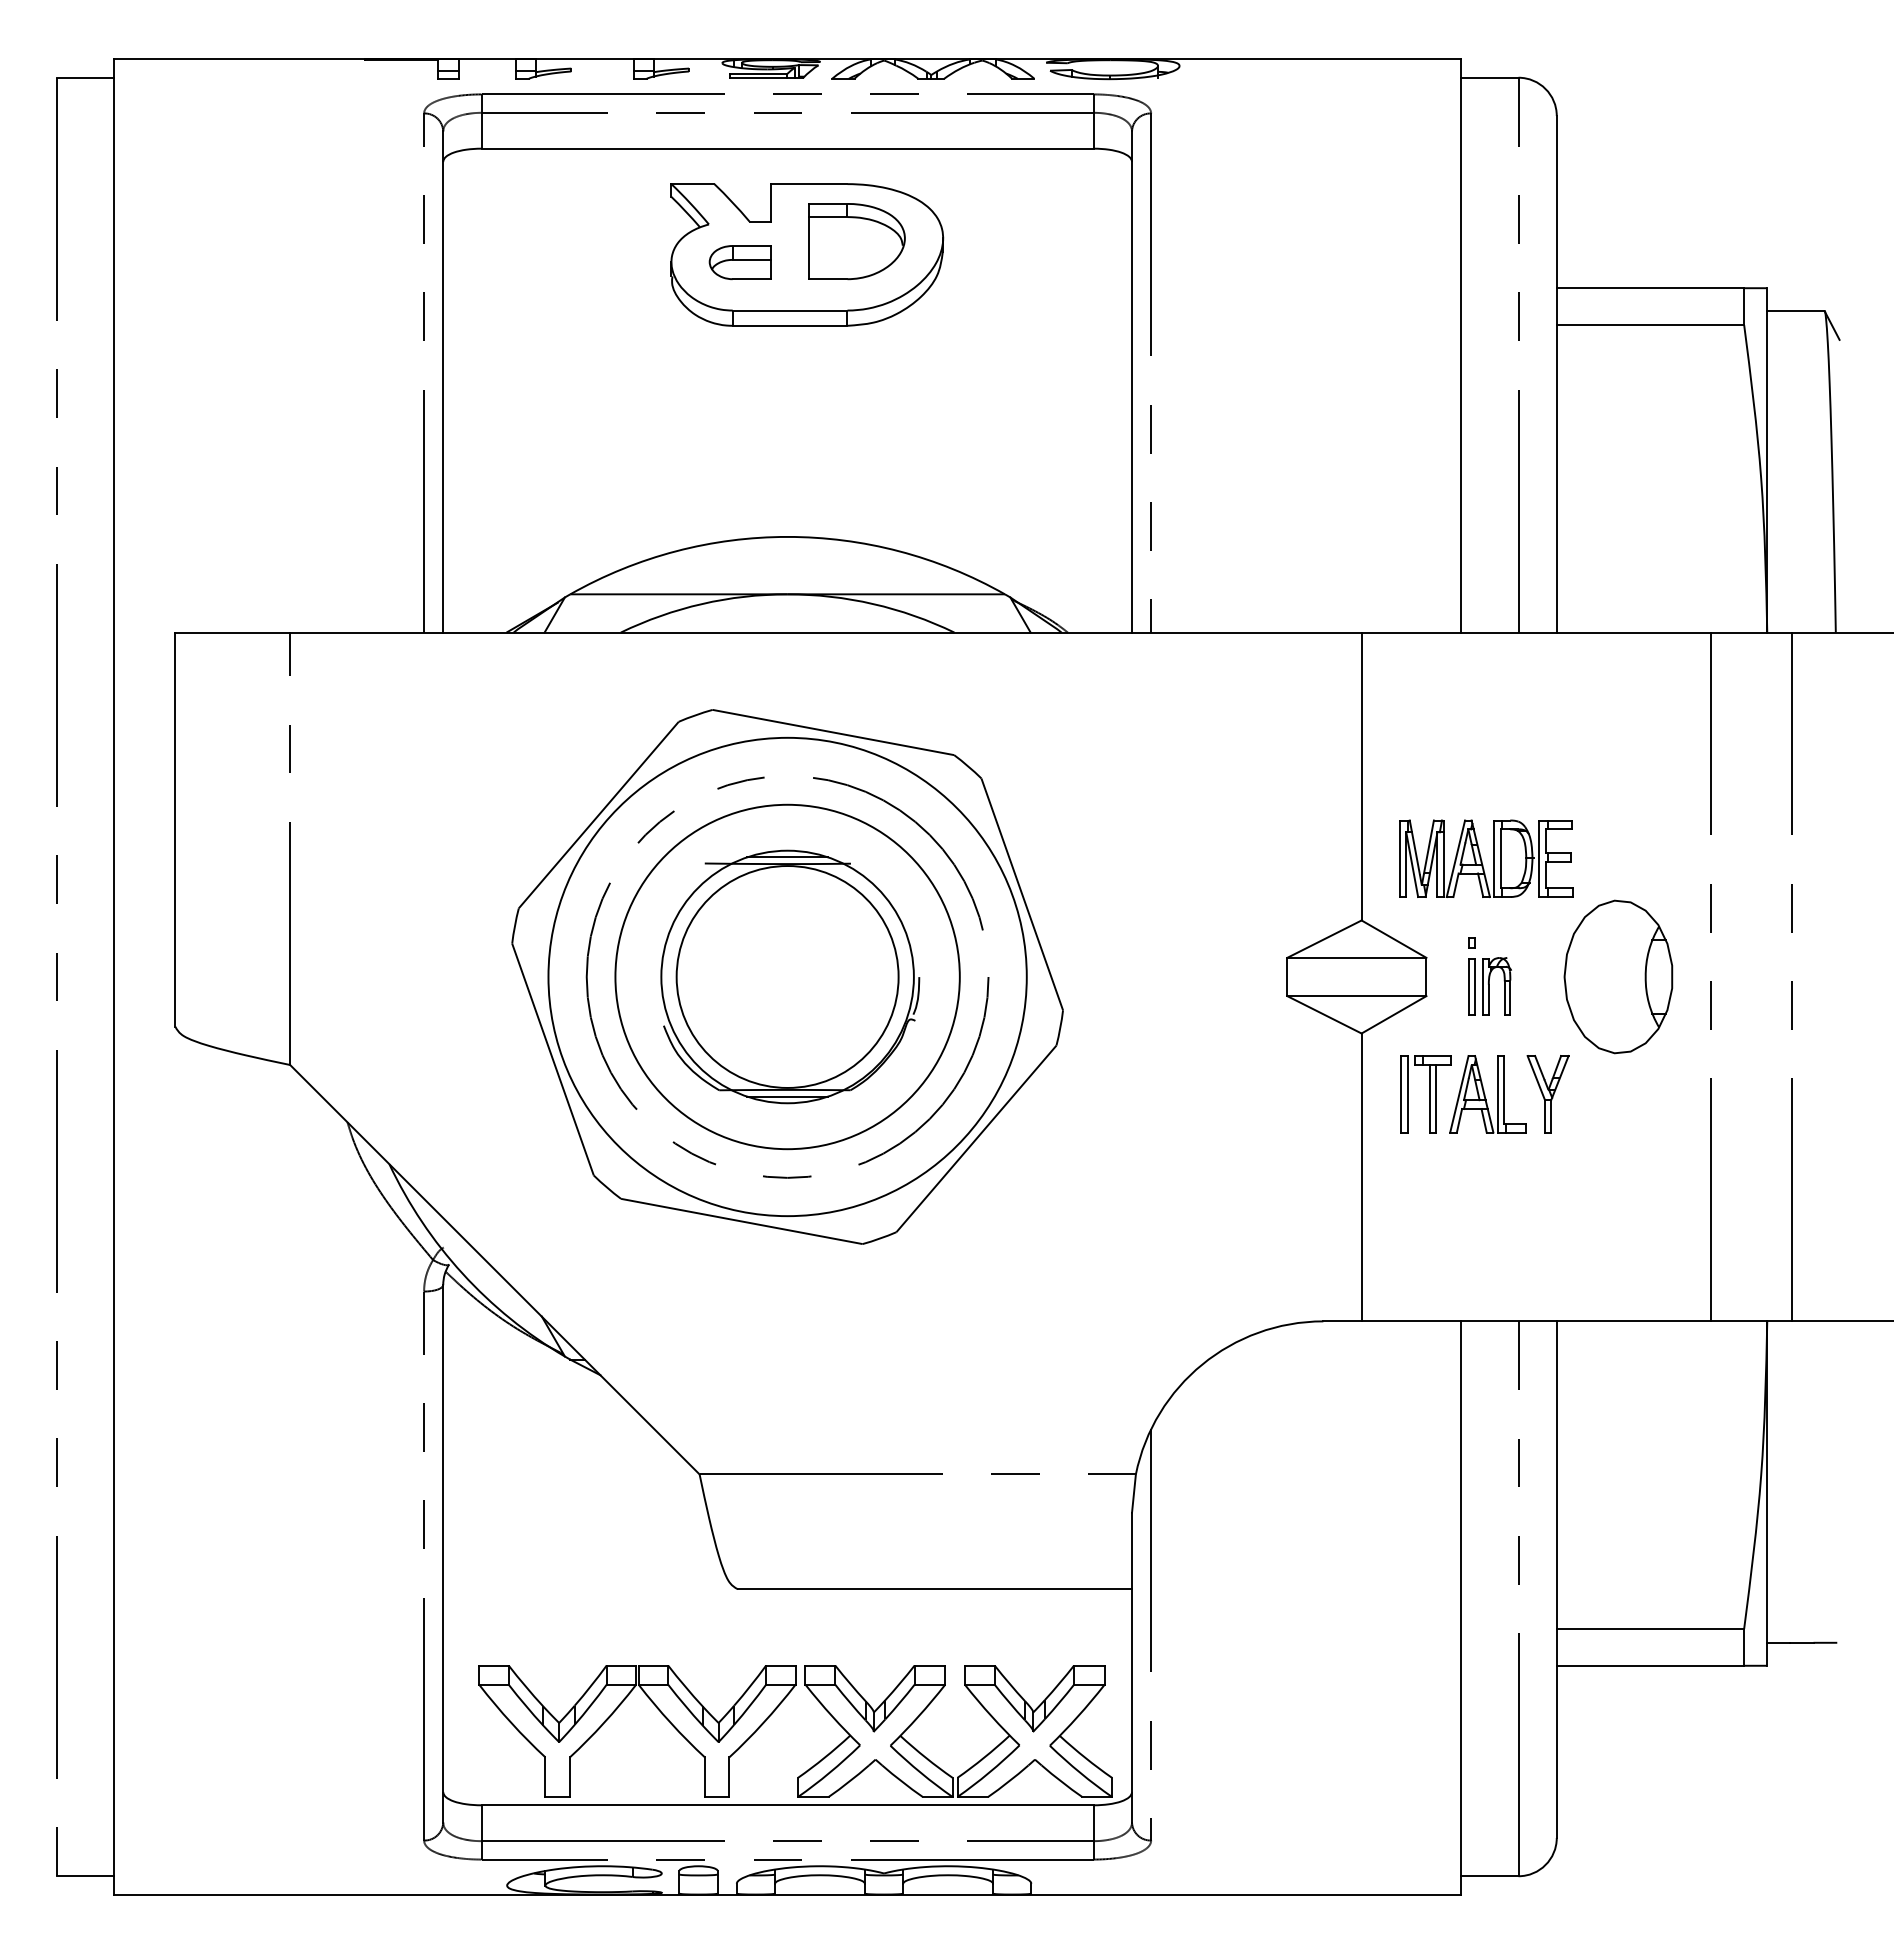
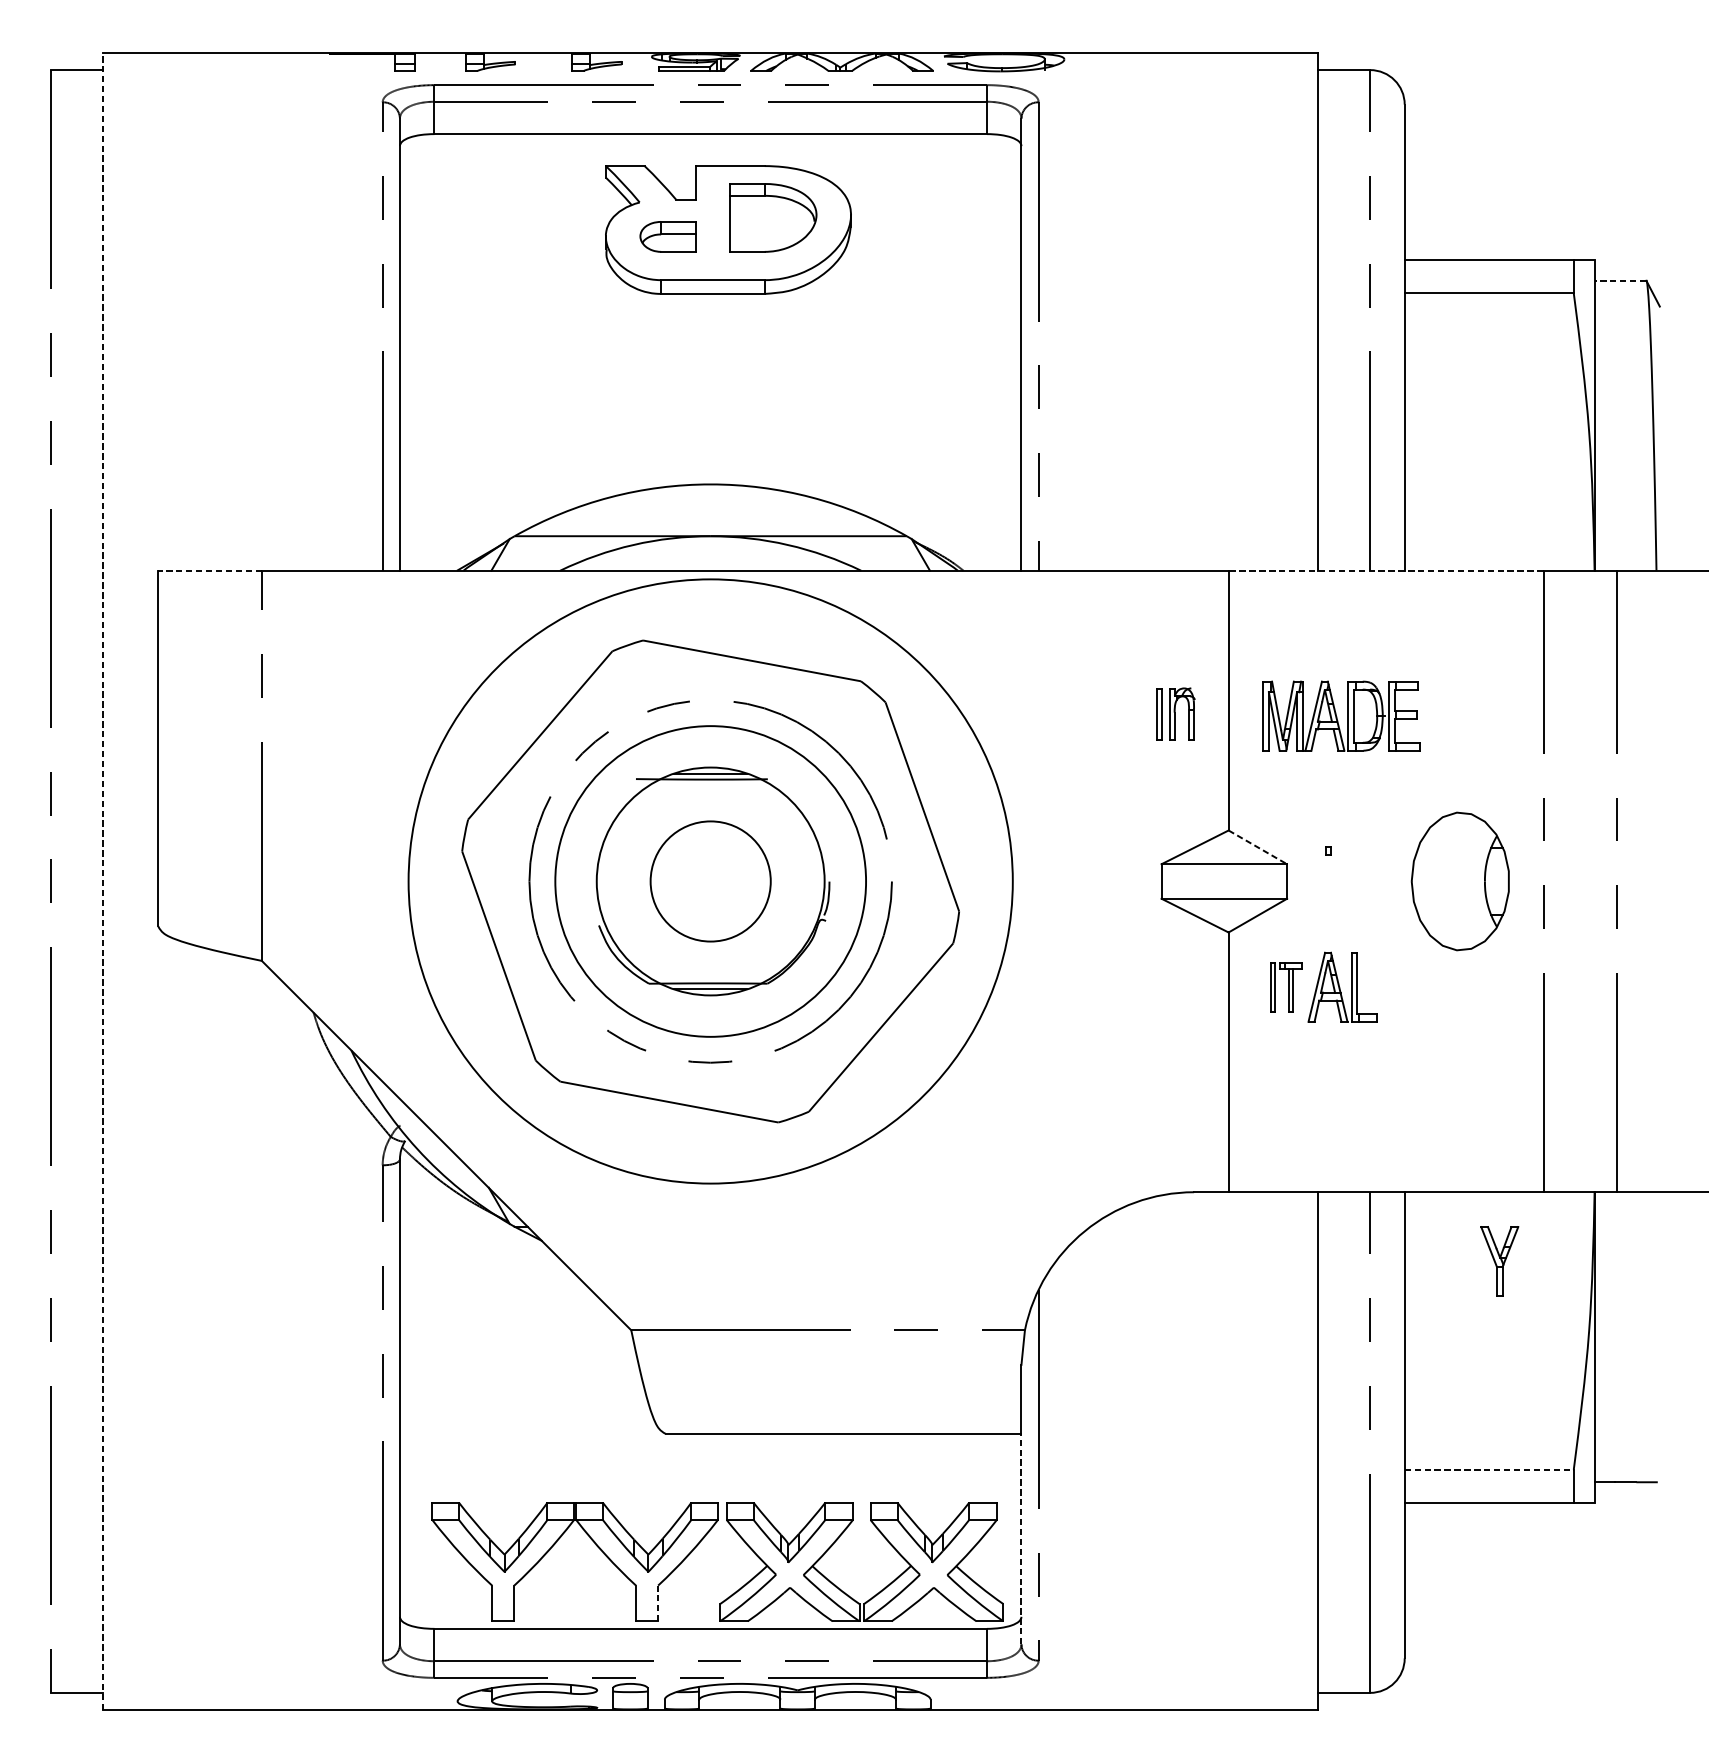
line: (1795, 311) -> (1620, 281), solid -> dashed
line: (232, 632) -> (209, 570), solid -> dashed
line: (1536, 632) -> (1386, 570), solid -> dashed
part: (1486, 858) -> (1341, 715), moved
line: (1394, 939) -> (1258, 847), solid -> dashed
line: (114, 976) -> (103, 881), solid -> dashed
circle: (787, 976) -> (710, 881), size x0.6
circle: (787, 976) -> (710, 881), size x1.4
part: (1489, 986) -> (1175, 714), moved
part: (1425, 1094) -> (1286, 987), size x0.7
part: (1547, 1094) -> (1499, 1261), moved
line: (1650, 1628) -> (1489, 1469), solid -> dashed
line: (1132, 1705) -> (1021, 1538), solid -> dashed
line: (729, 1777) -> (658, 1603), solid -> dashed

